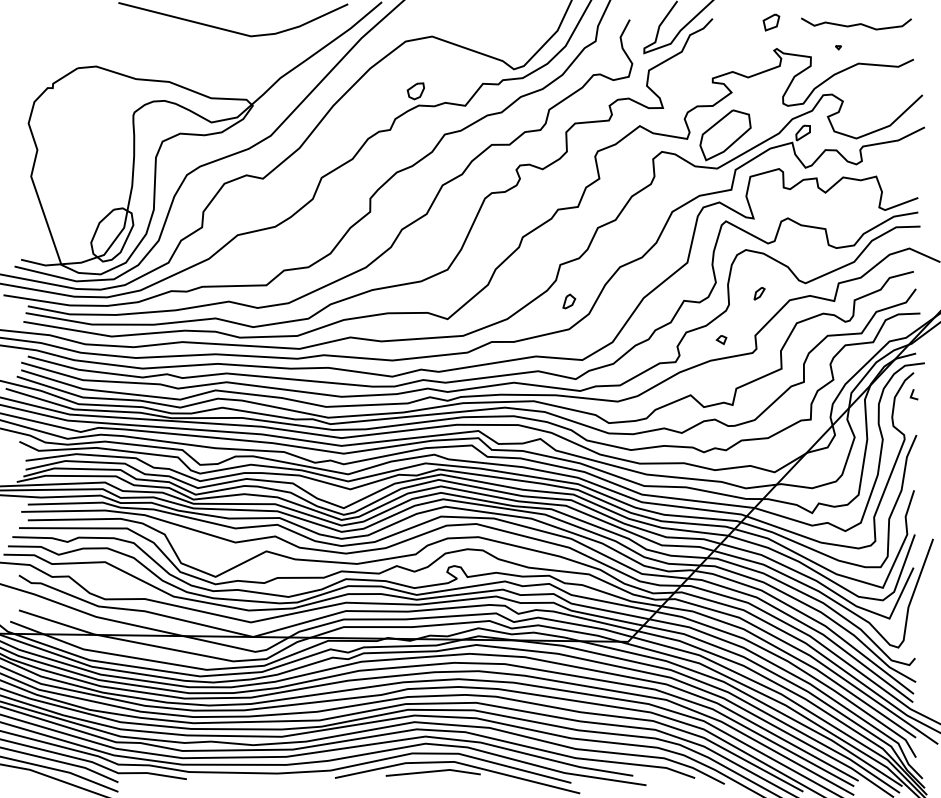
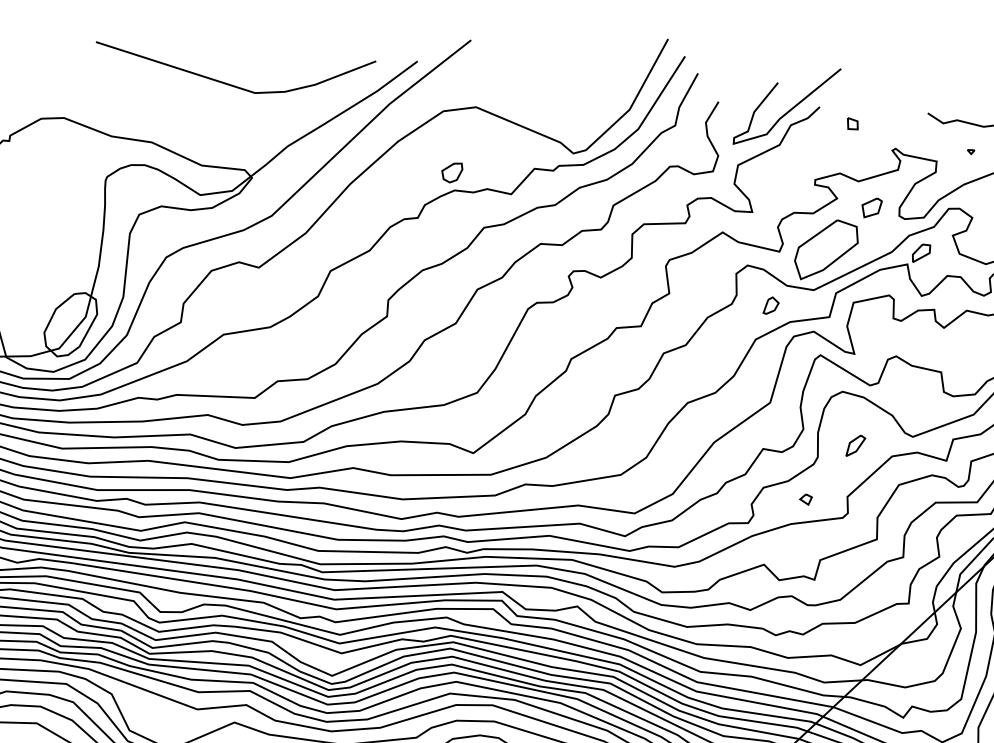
part: (771, 22) -> (871, 207), moved
part: (740, 30) -> (852, 123), added
part: (759, 293) -> (855, 445), size x1.43
part: (569, 301) -> (771, 305), moved

